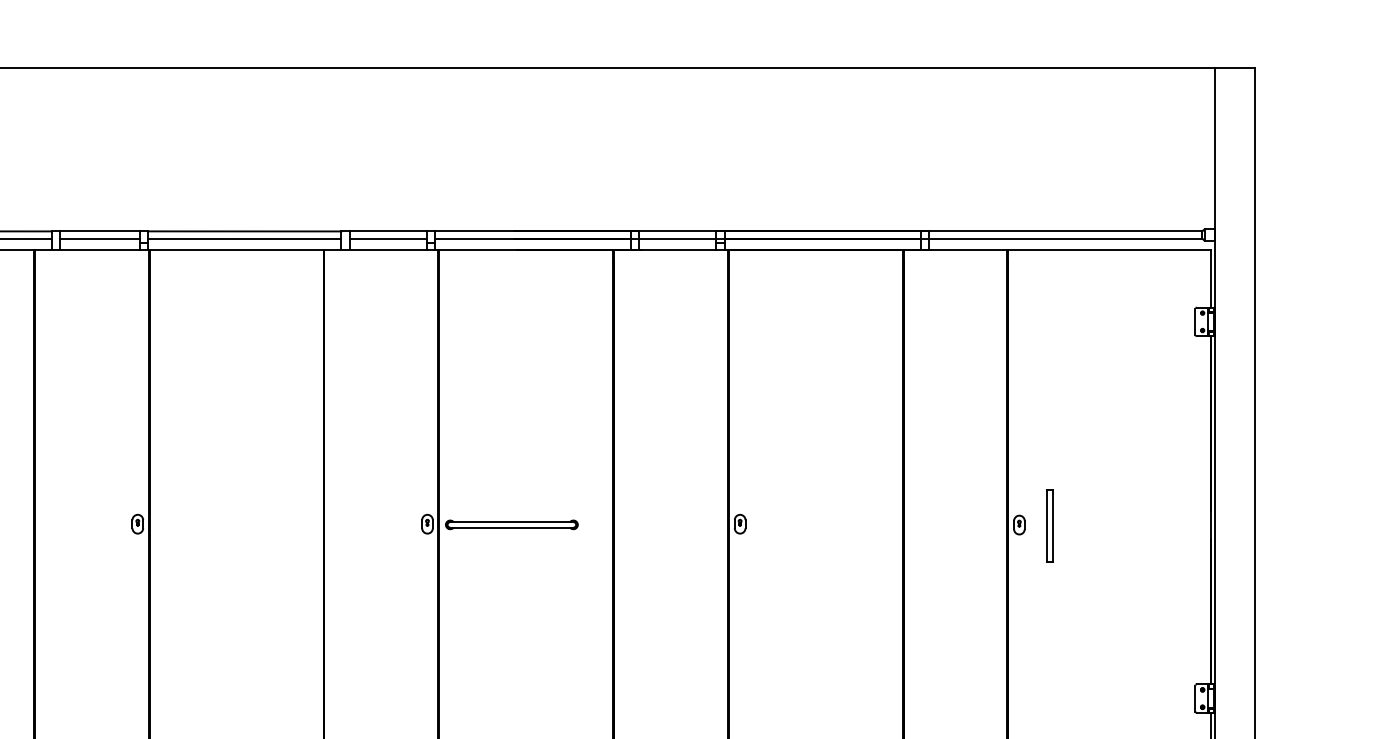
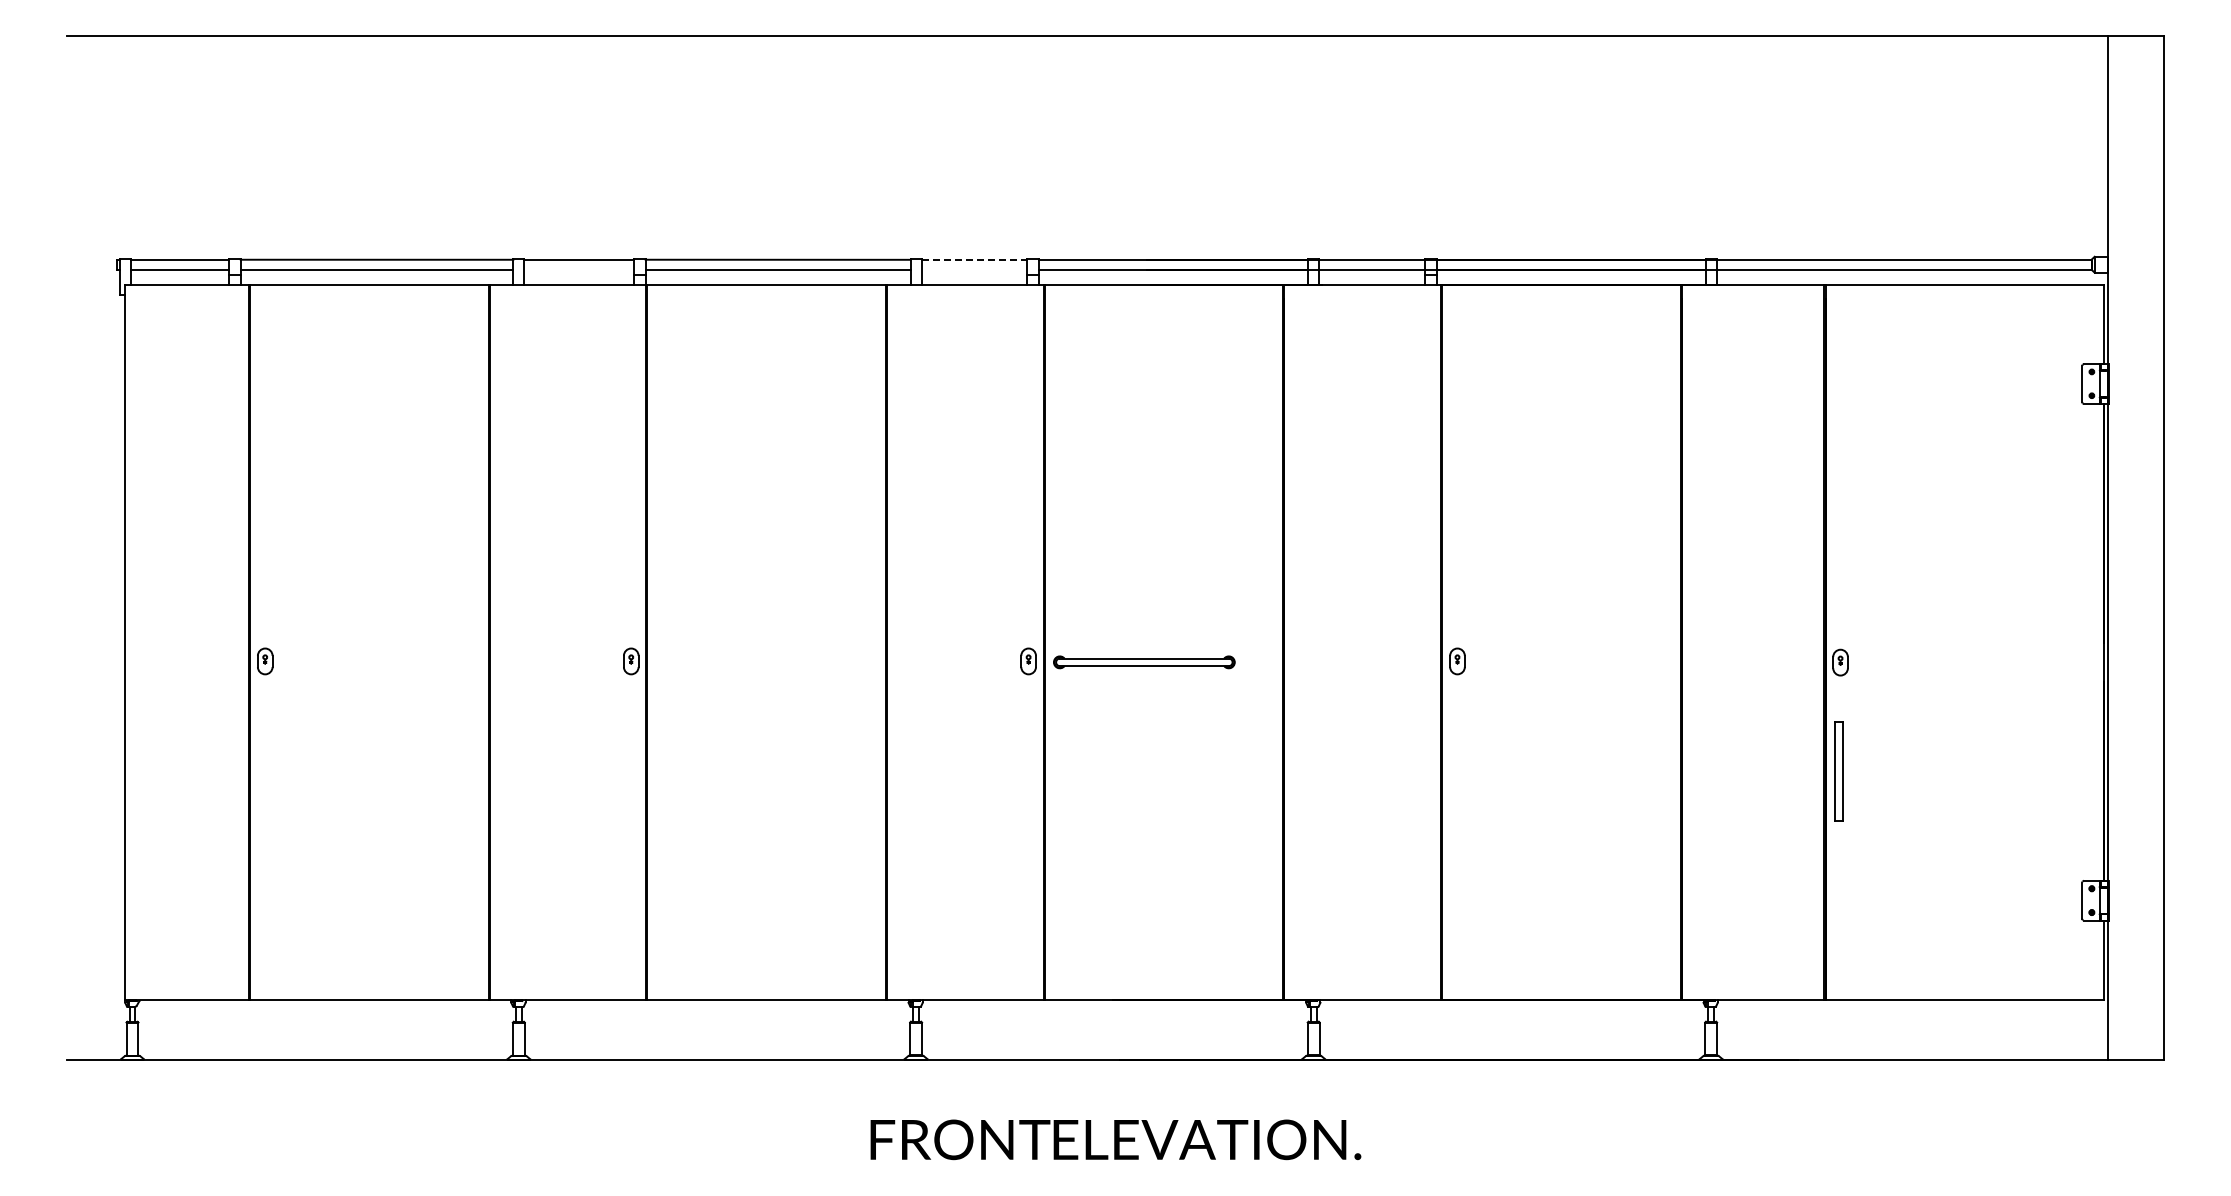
line: (388, 231) -> (974, 259), solid -> dashed
line: (99, 238) -> (578, 269), removed
line: (388, 238) -> (974, 269), removed
part: (1049, 525) -> (1838, 771), moved

